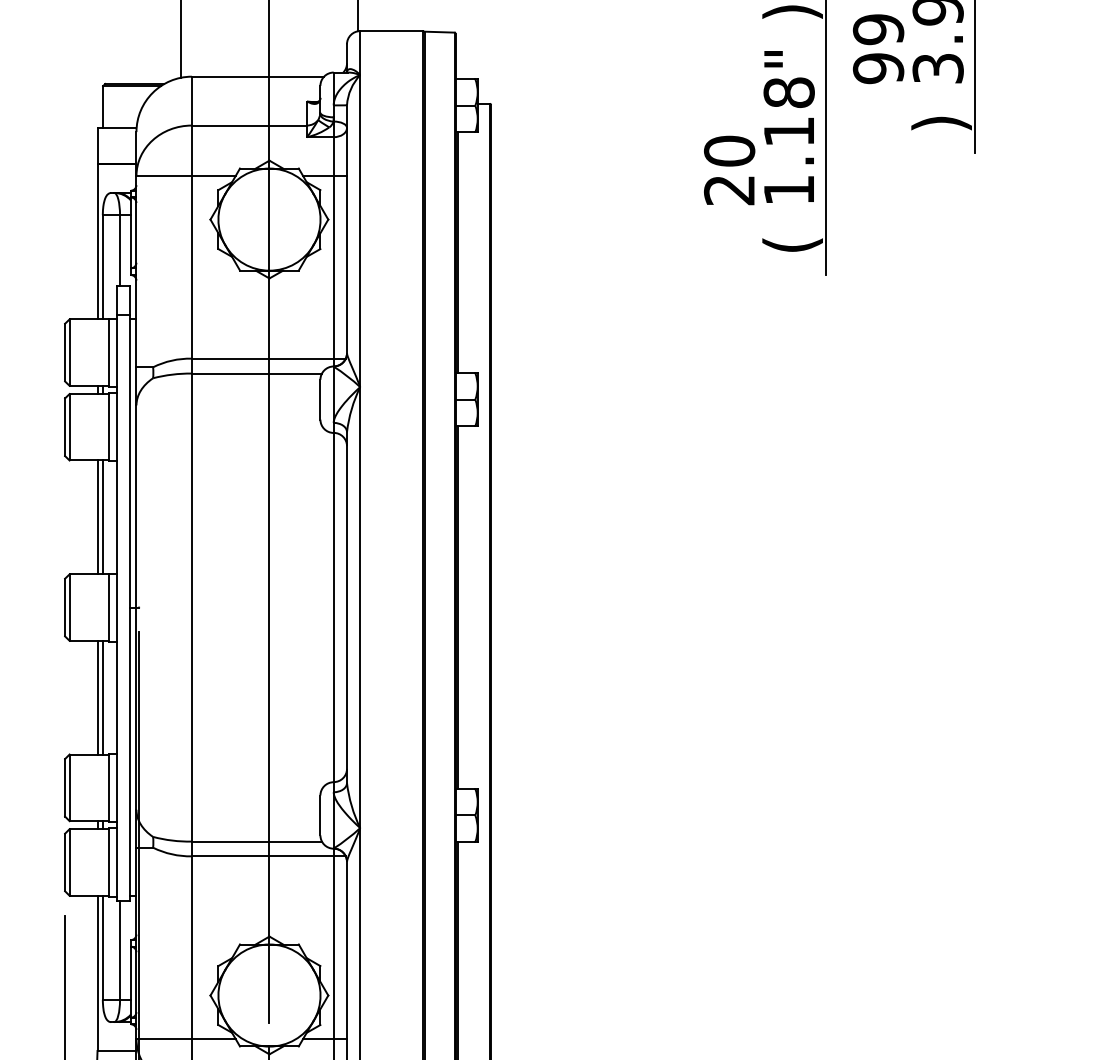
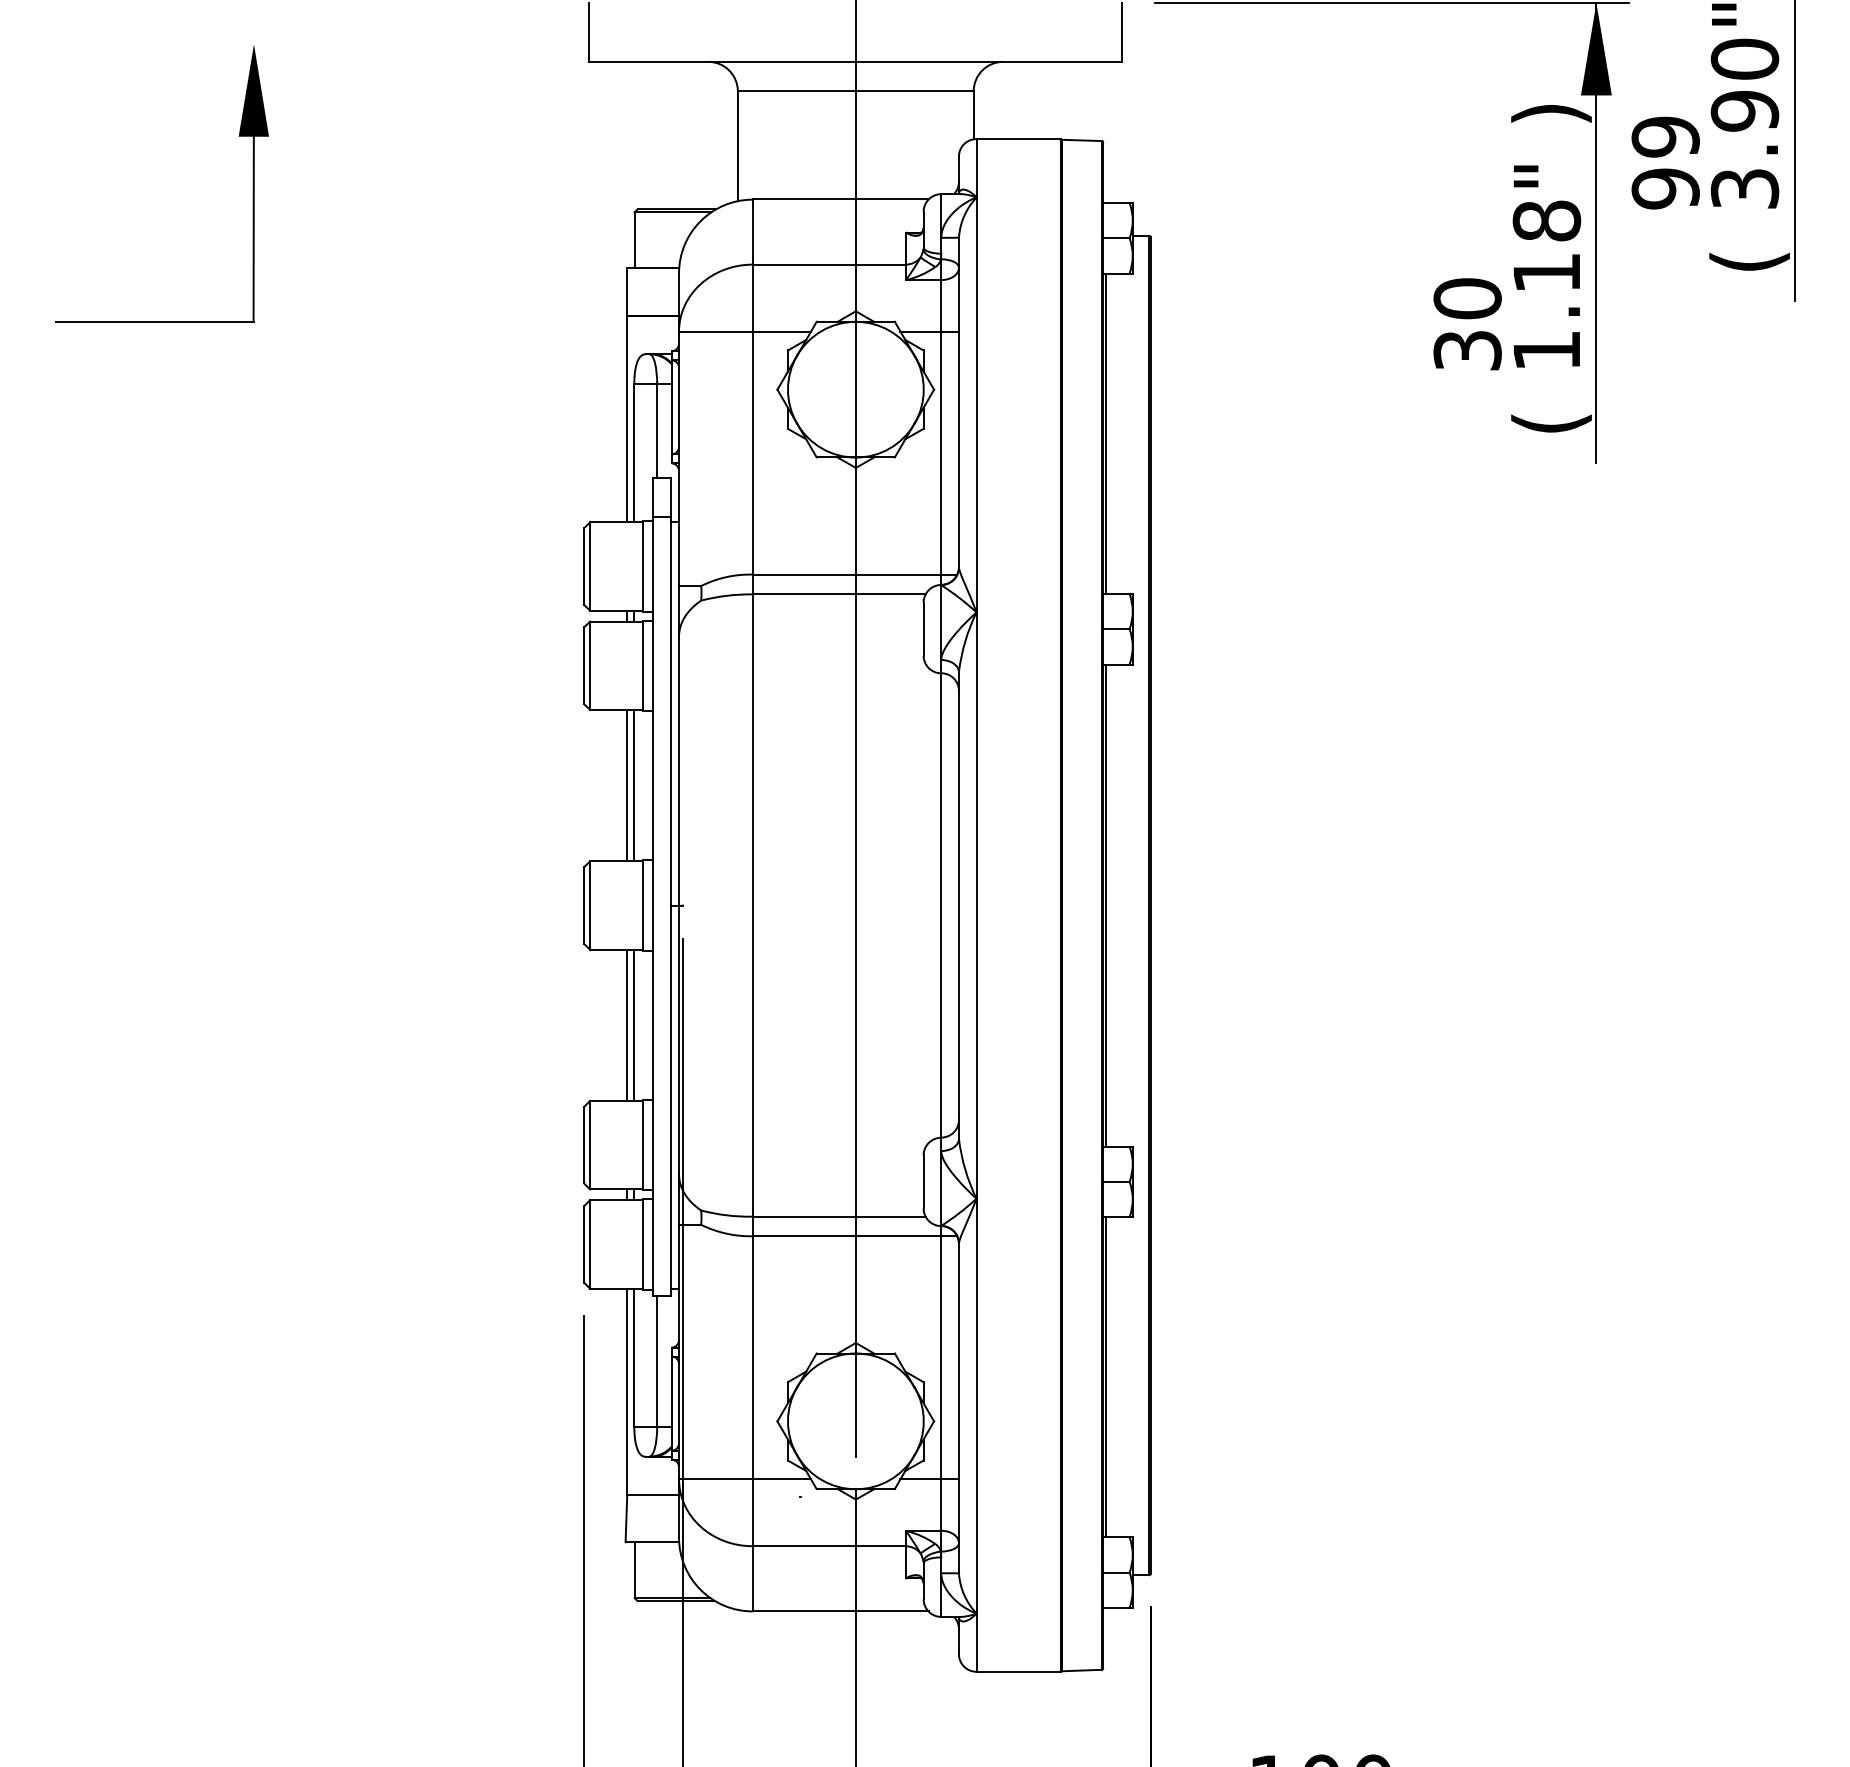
text: (941, 123) -> (1749, 261), ) -> (
text: (729, 190) -> (1467, 350), 20 -> 30

